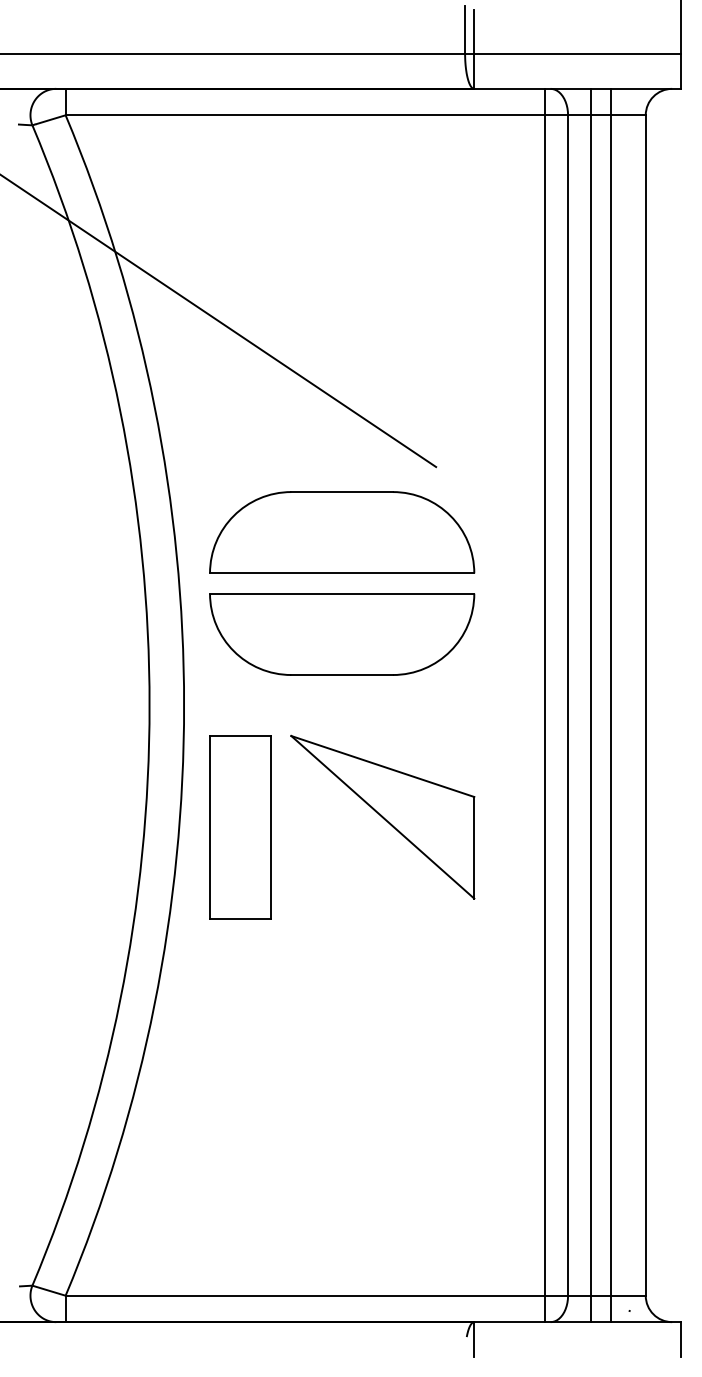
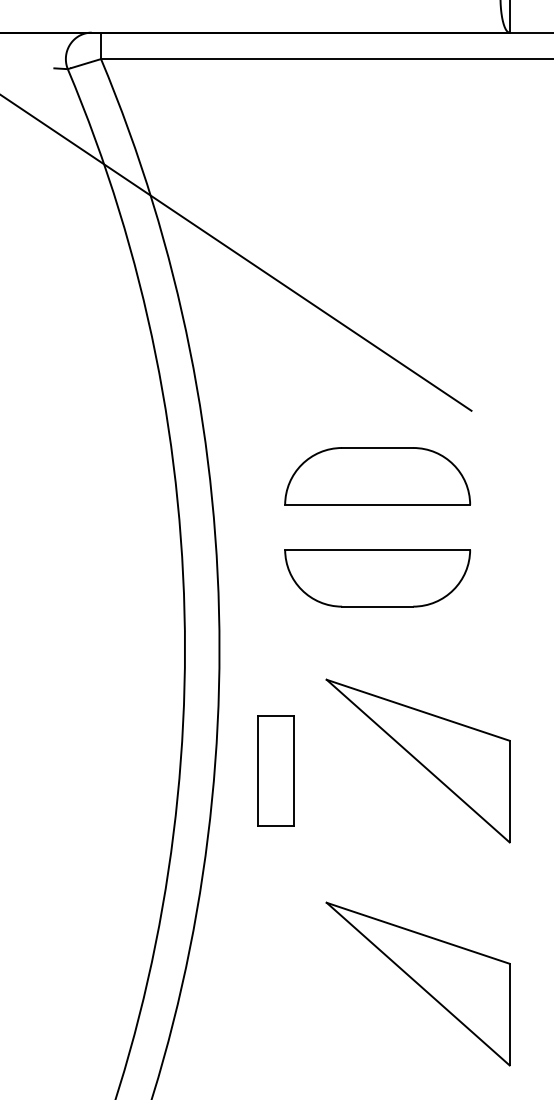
part: (342, 532) -> (377, 476), size x0.7
part: (342, 634) -> (377, 578), size x0.7
part: (240, 827) -> (275, 771), size x0.6
part: (382, 1039) -> (417, 983), added

